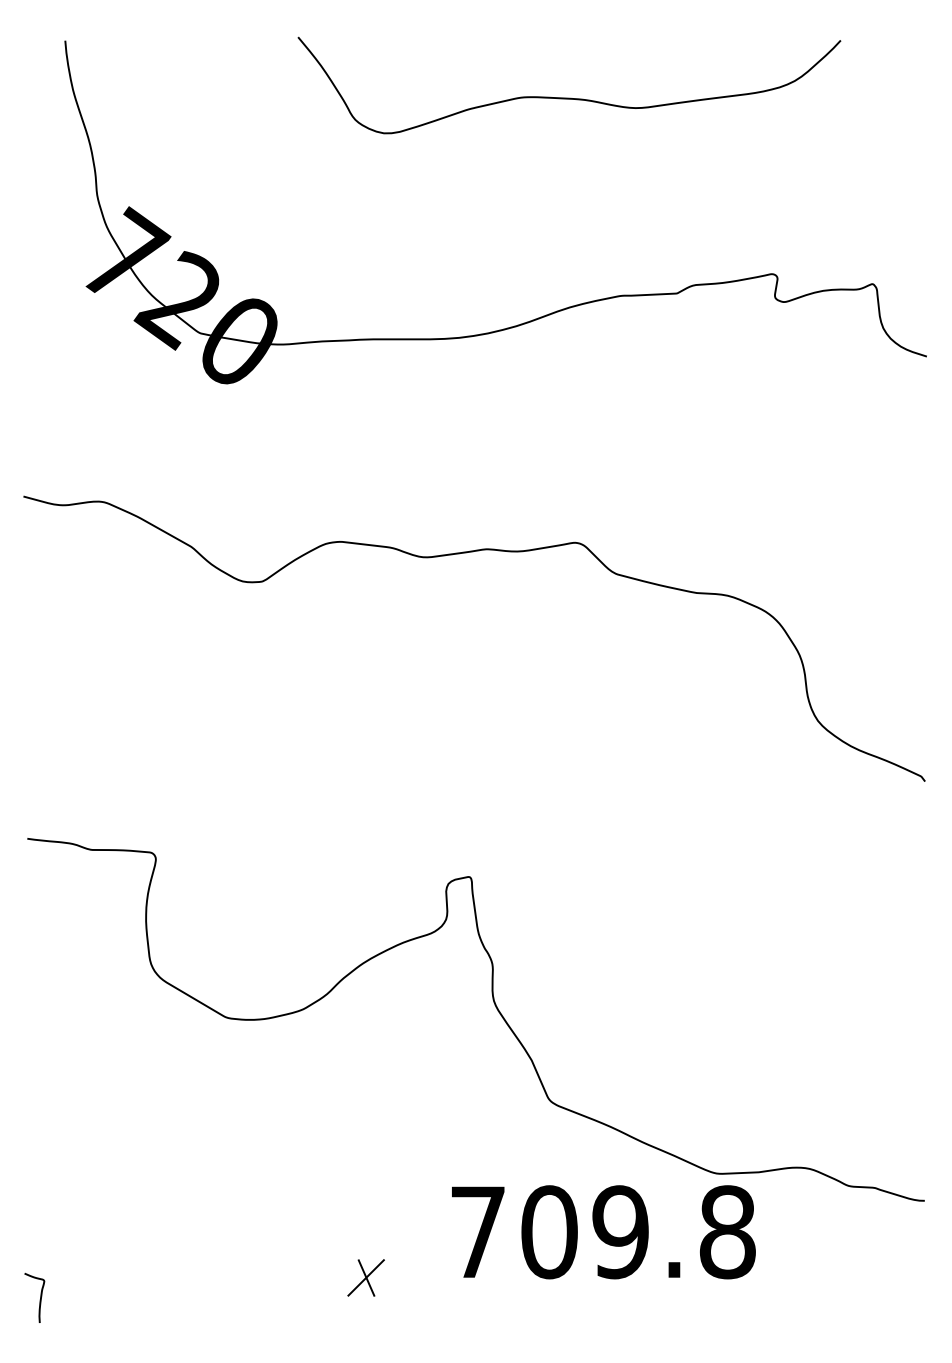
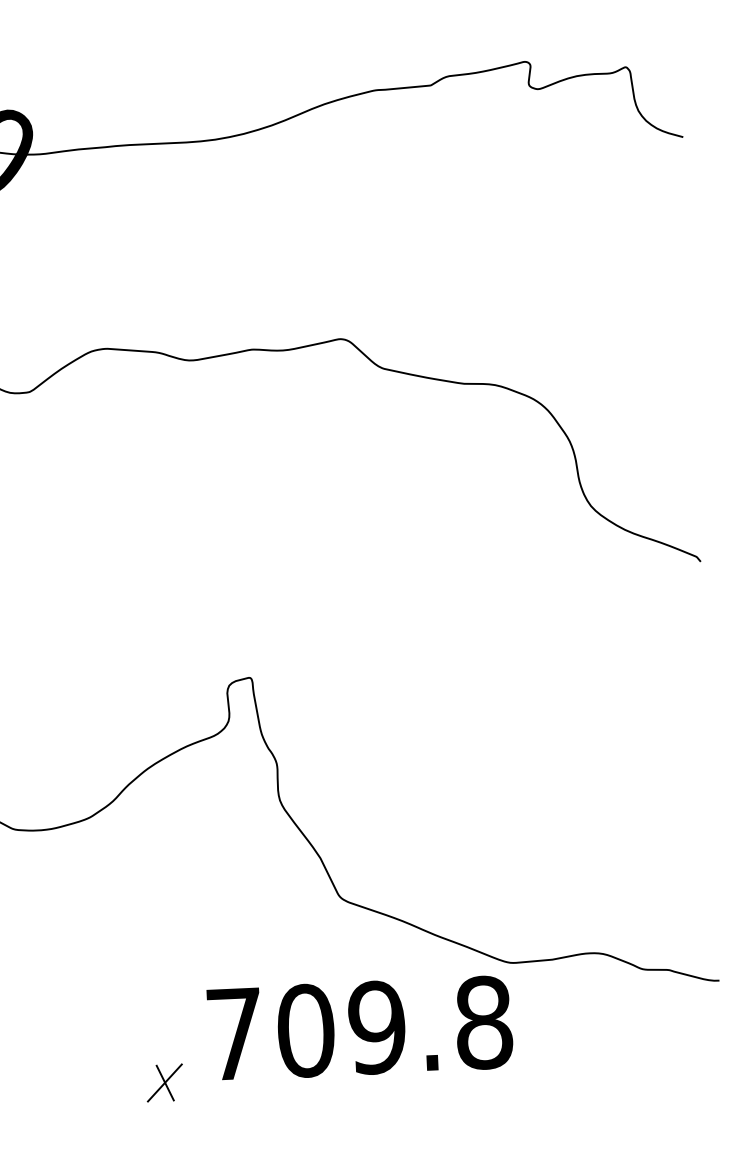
text: (603, 1232) -> (359, 1028), moved

